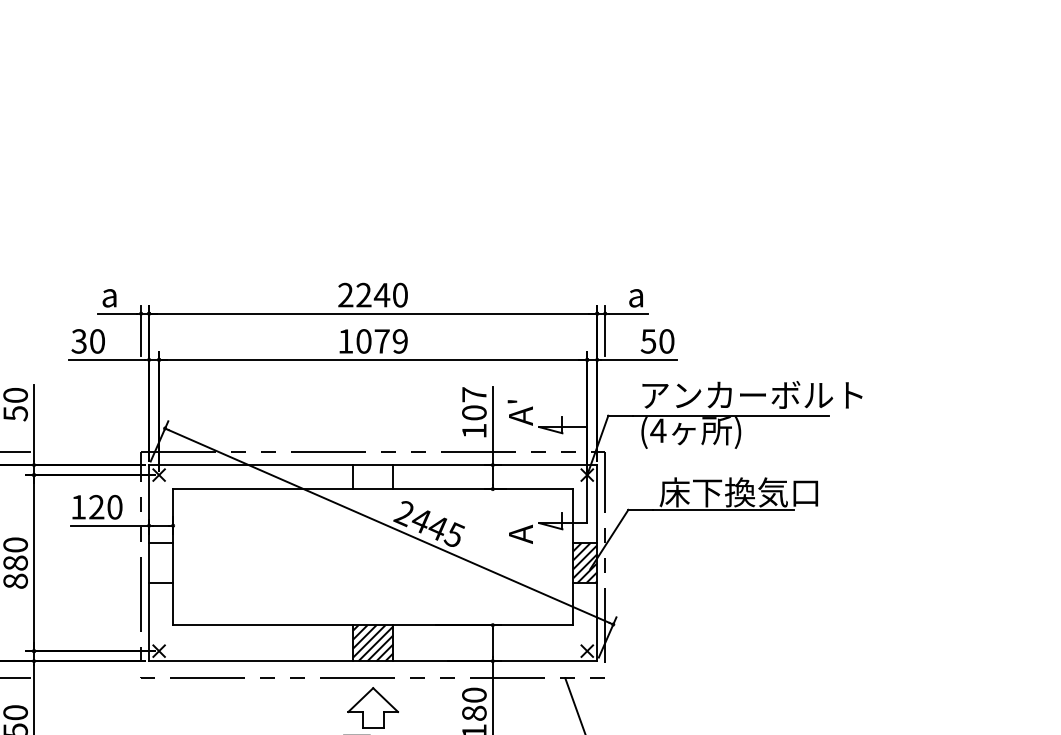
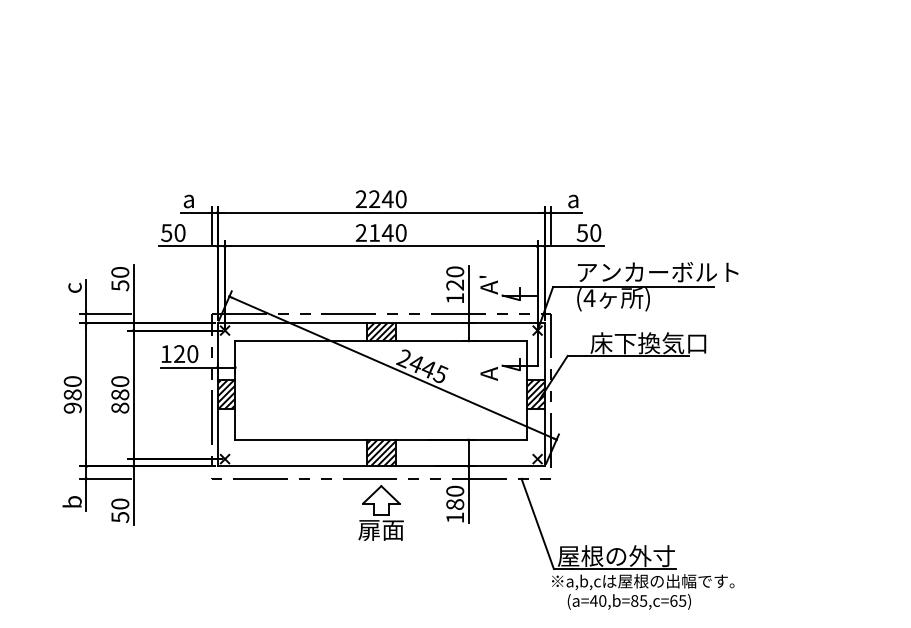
text: (78, 340) -> (166, 232), 30 -> 50
text: (372, 340) -> (380, 232), 1079 -> 2140
text: (474, 403) -> (455, 278), 107 -> 120
hatch: (372, 476) -> (380, 331), added
hatch: (161, 562) -> (226, 394), added

